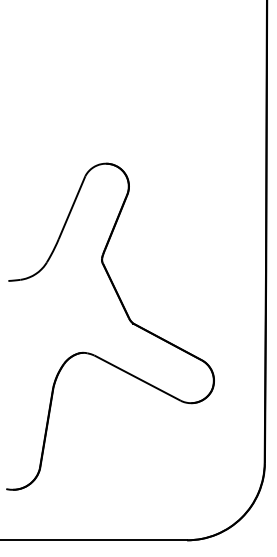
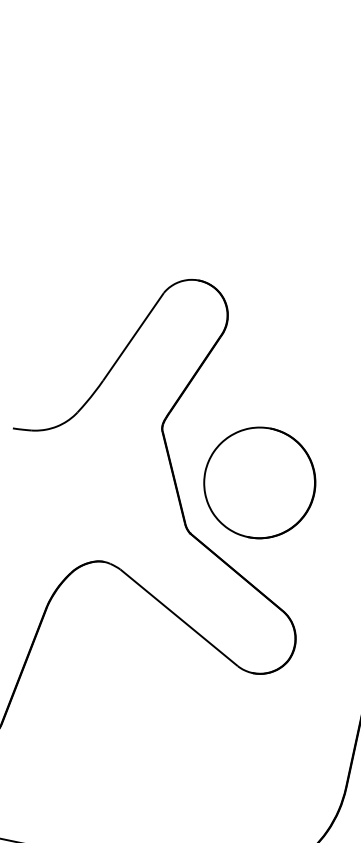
part: (170, 282) -> (259, 482), added

